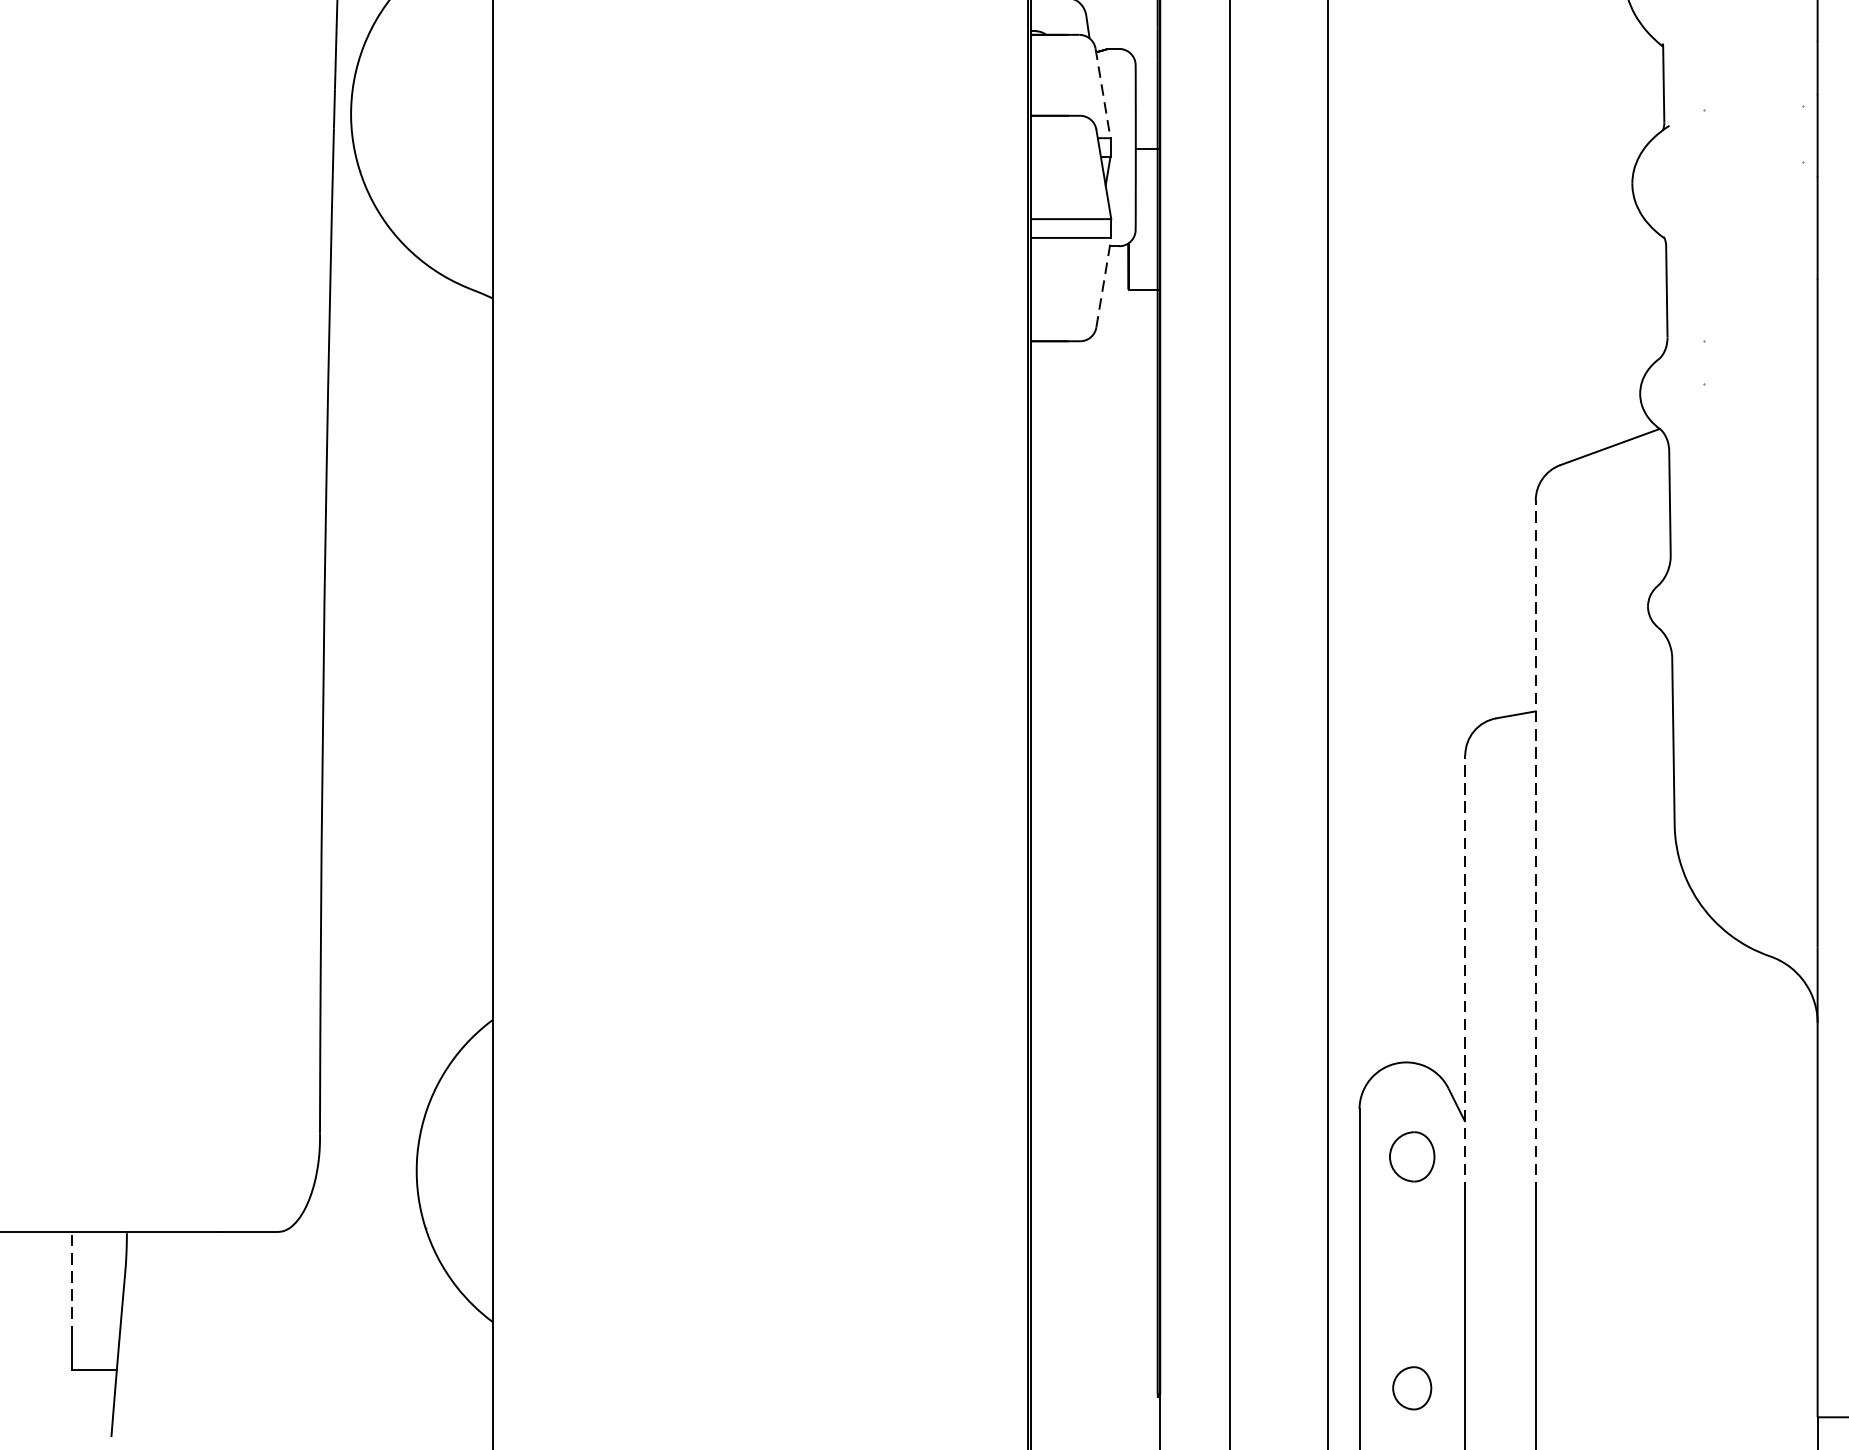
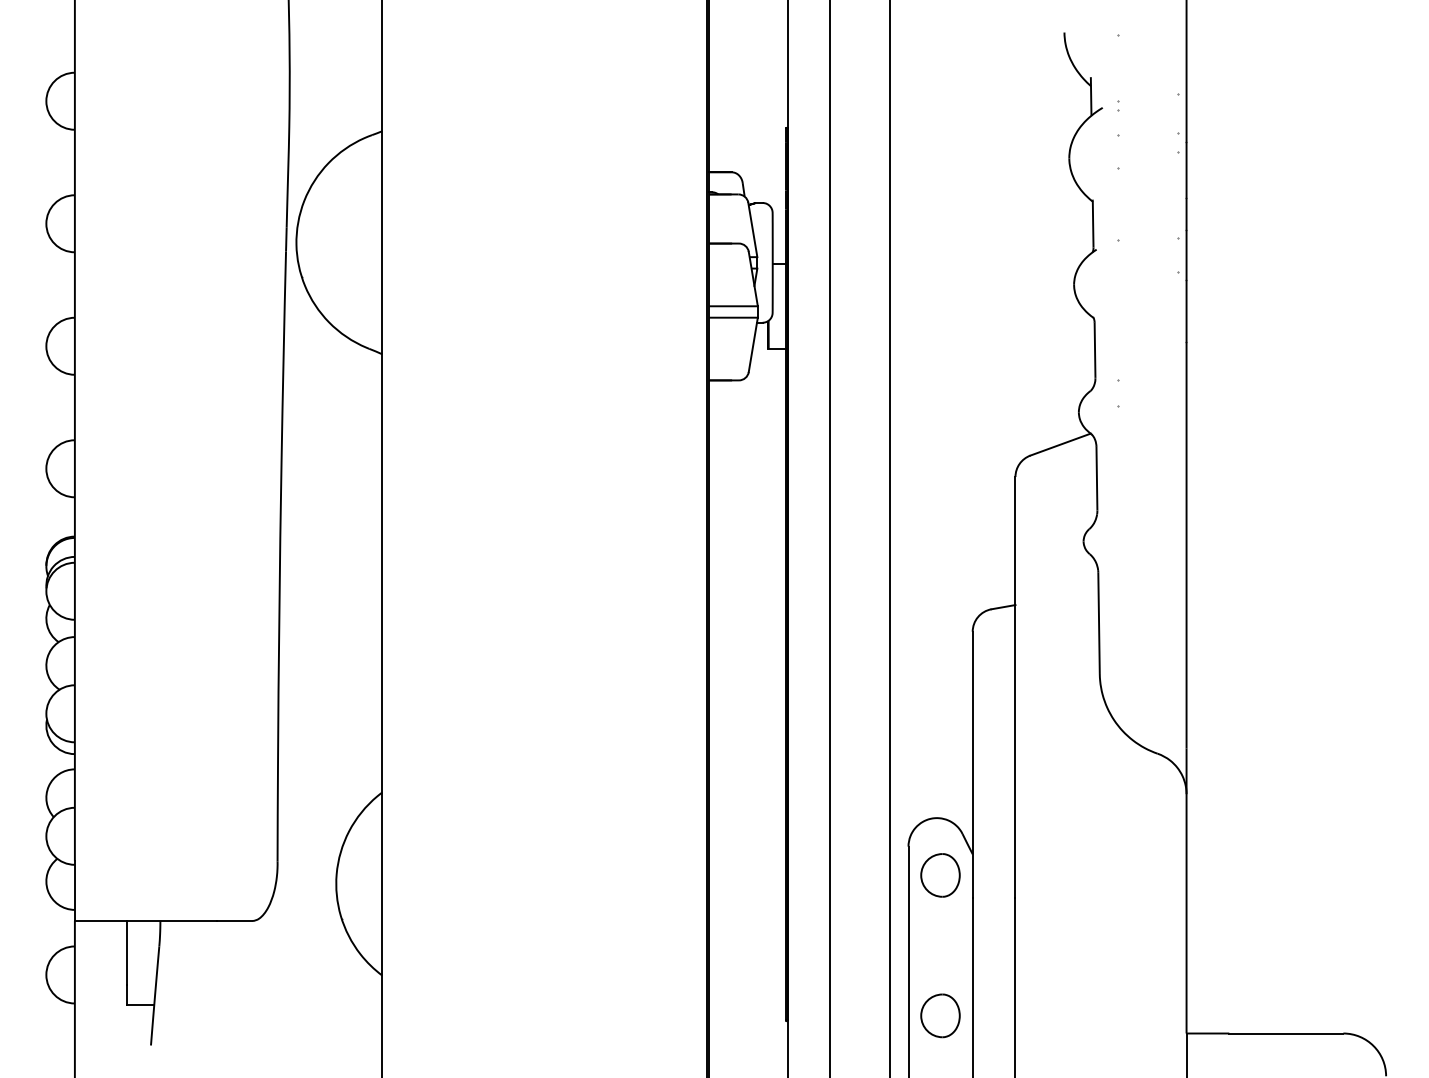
line: (1102, 92) -> (752, 229), dashed -> solid
line: (1104, 282) -> (753, 344), dashed -> solid
line: (1535, 845) -> (1015, 686), dashed -> solid
line: (1464, 974) -> (972, 764), dashed -> solid
part: (1412, 1156) -> (940, 875), size x1.43
line: (71, 1283) -> (126, 952), dashed -> solid
part: (1412, 1387) -> (940, 1015), size x1.67

